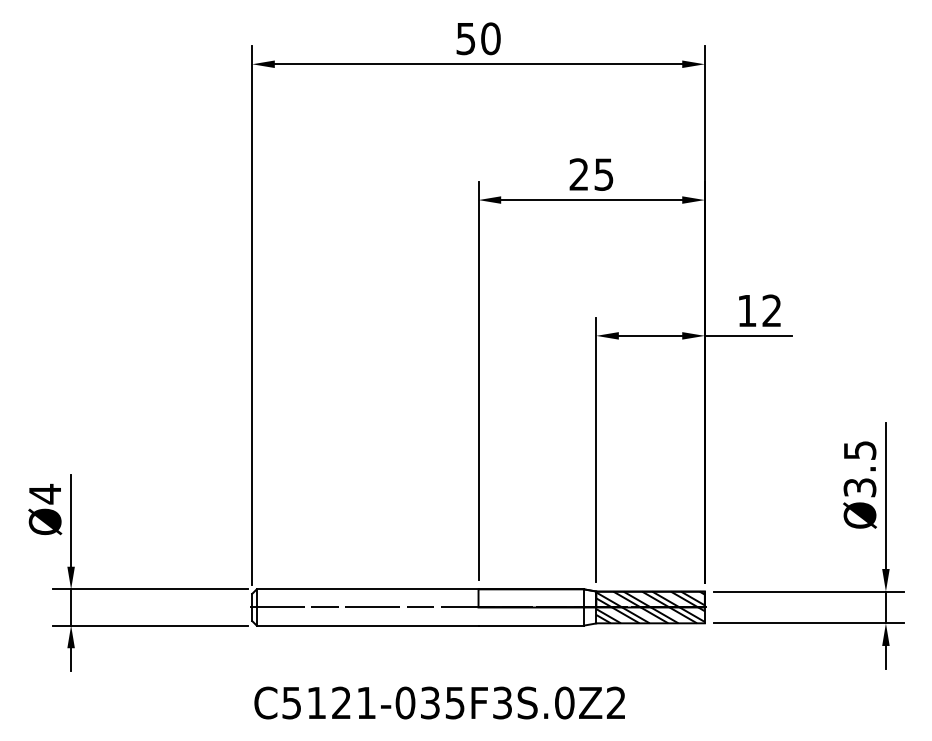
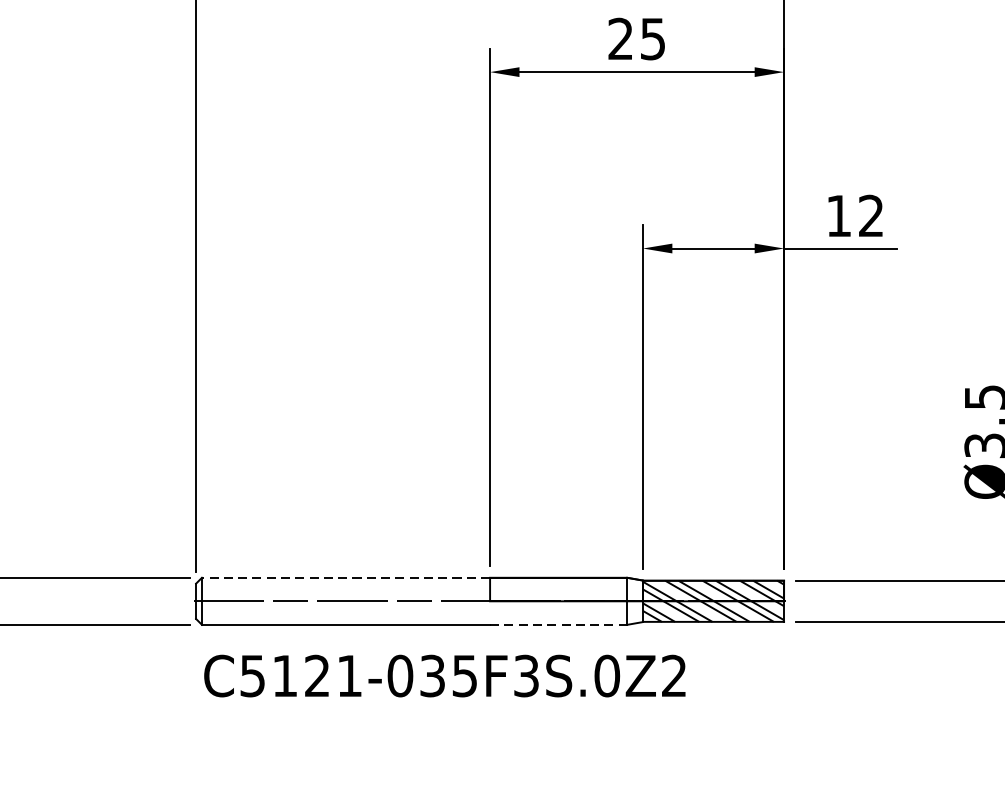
line: (367, 589) -> (345, 577), solid -> dashed
line: (531, 625) -> (558, 624), solid -> dashed
text: (439, 702) -> (444, 675), moved

